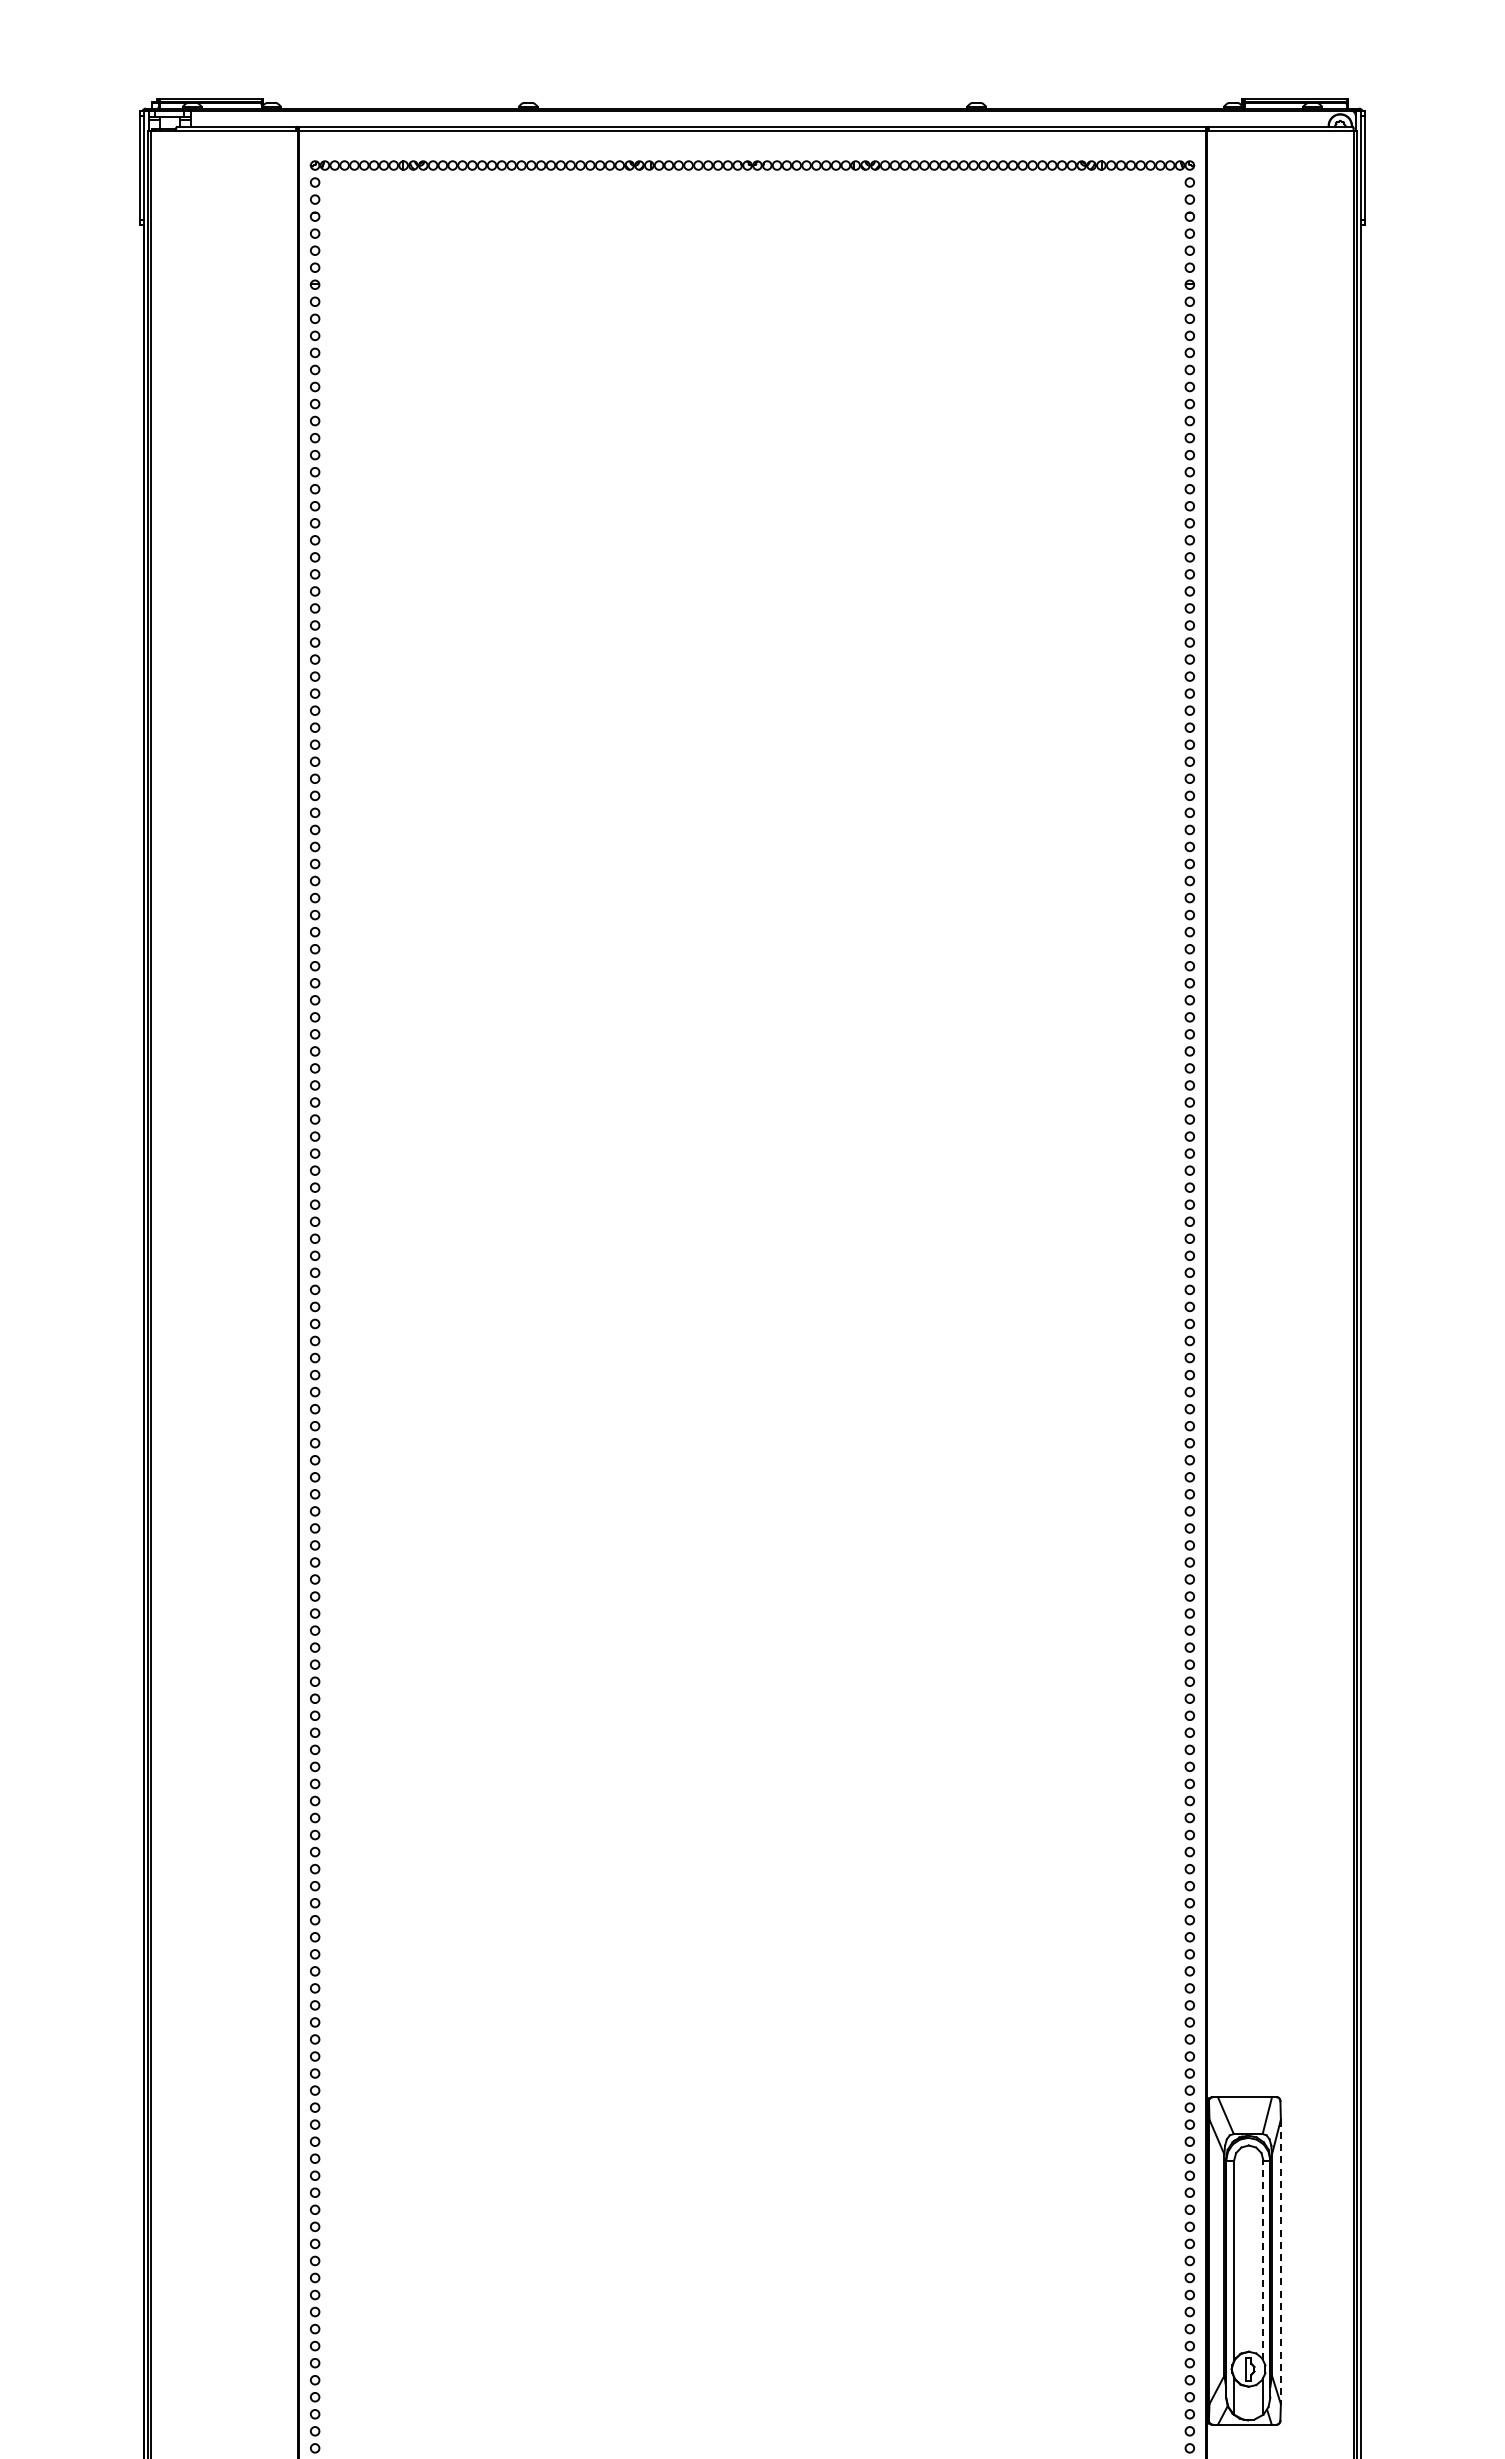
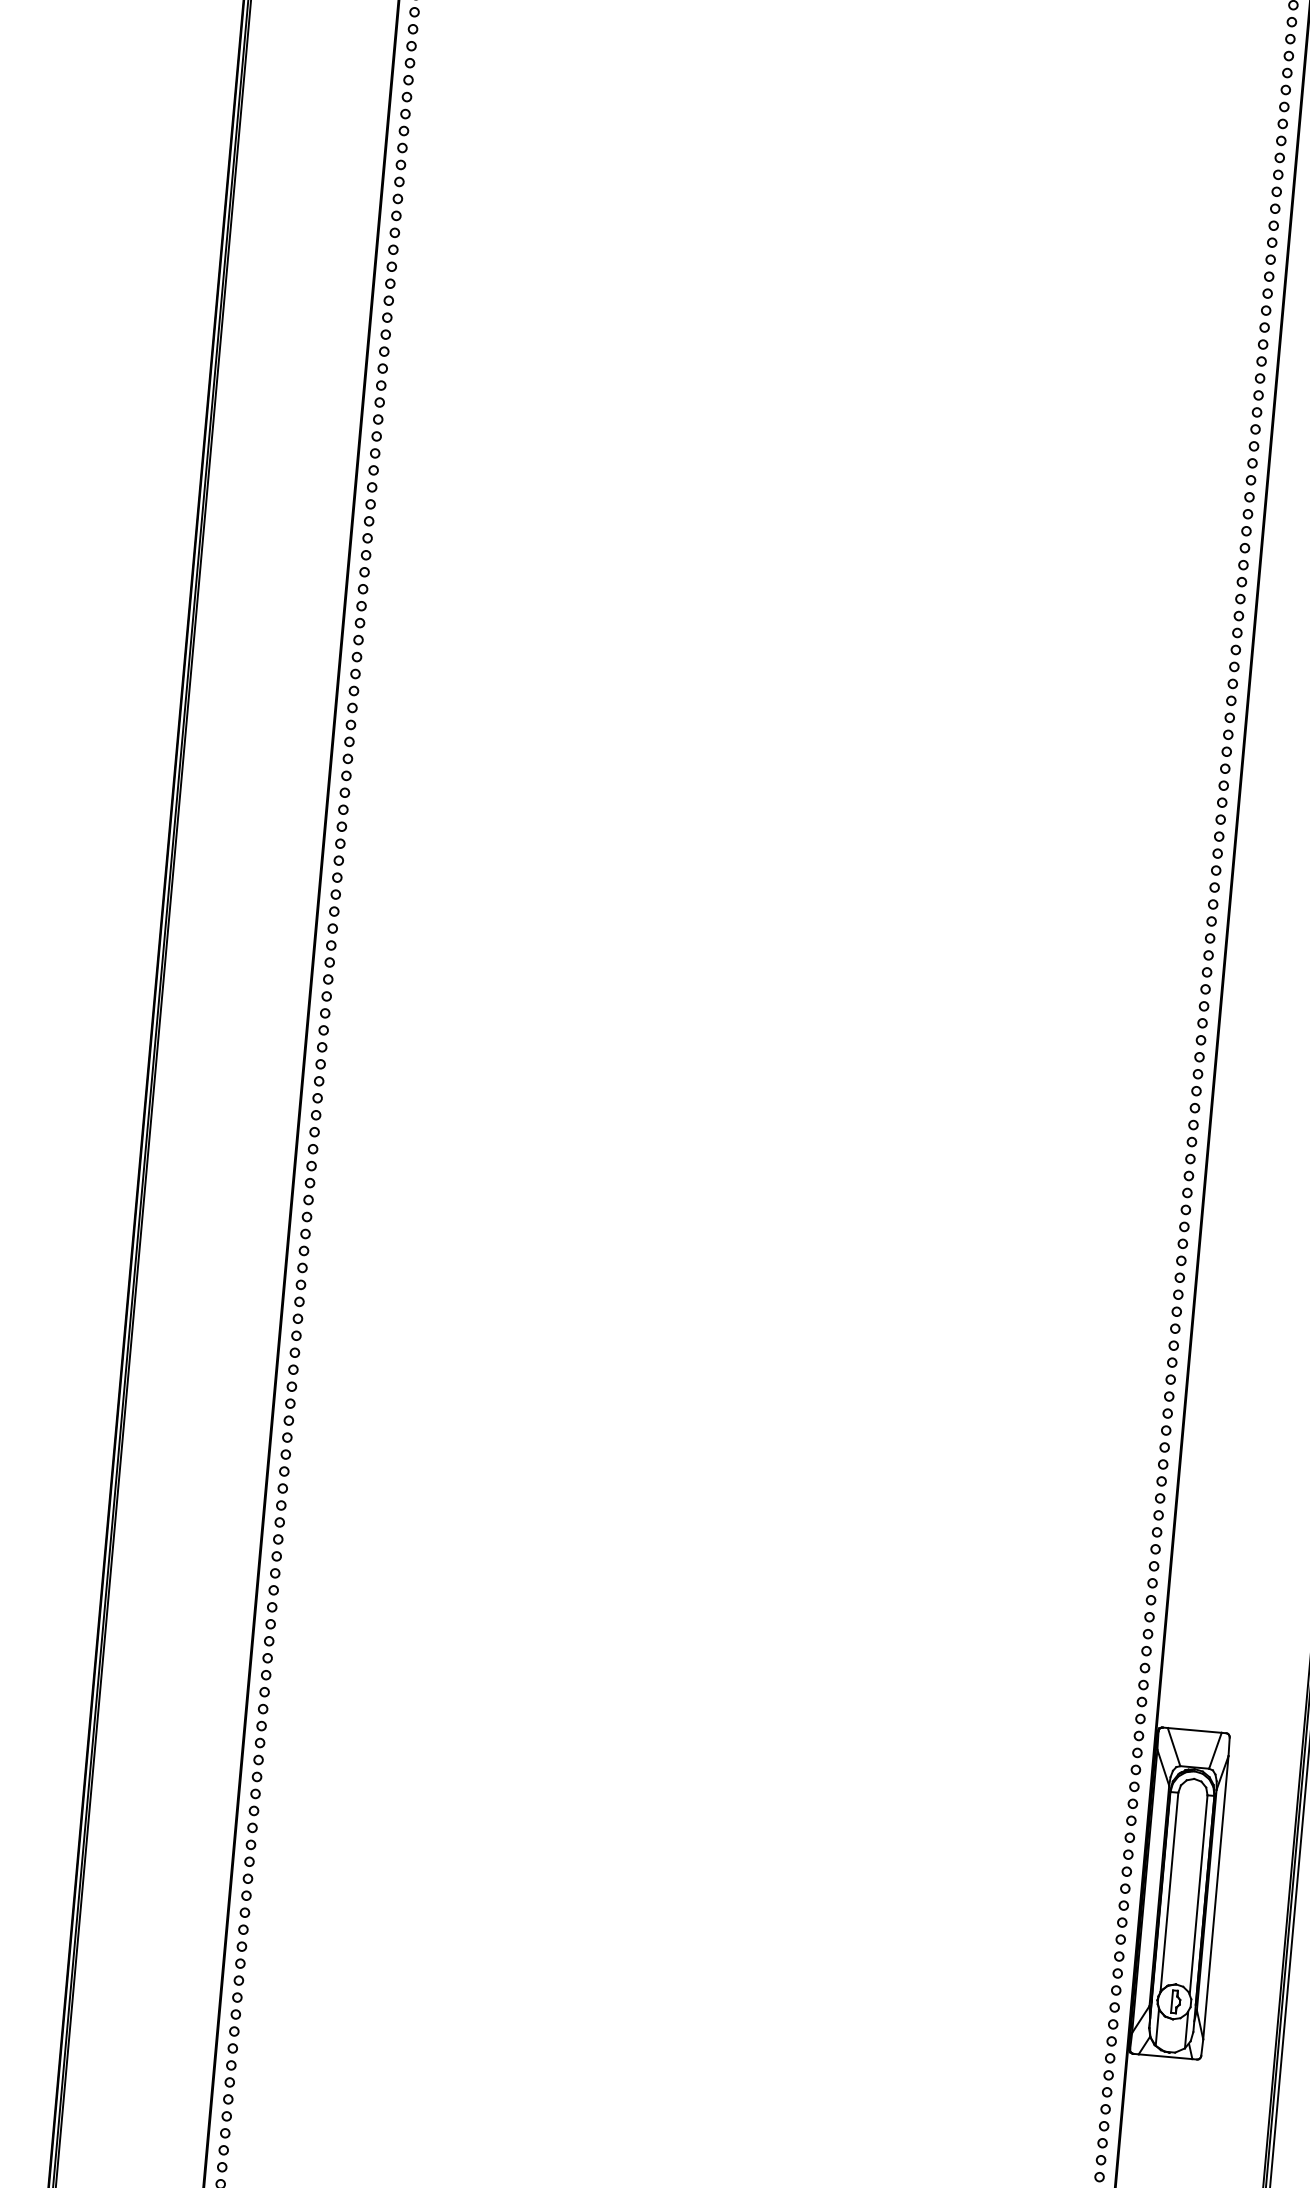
line: (1263, 2260) -> (1198, 1894), dashed -> solid
line: (1280, 2262) -> (1215, 1898), dashed -> solid

